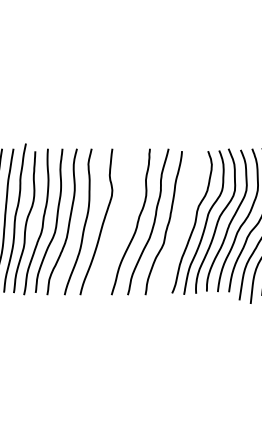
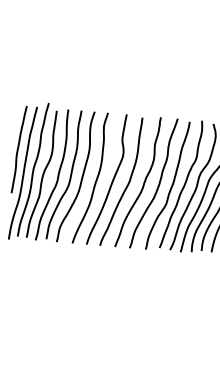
curve: (180, 222) -> (182, 186), added
curve: (119, 224) -> (127, 183), added

